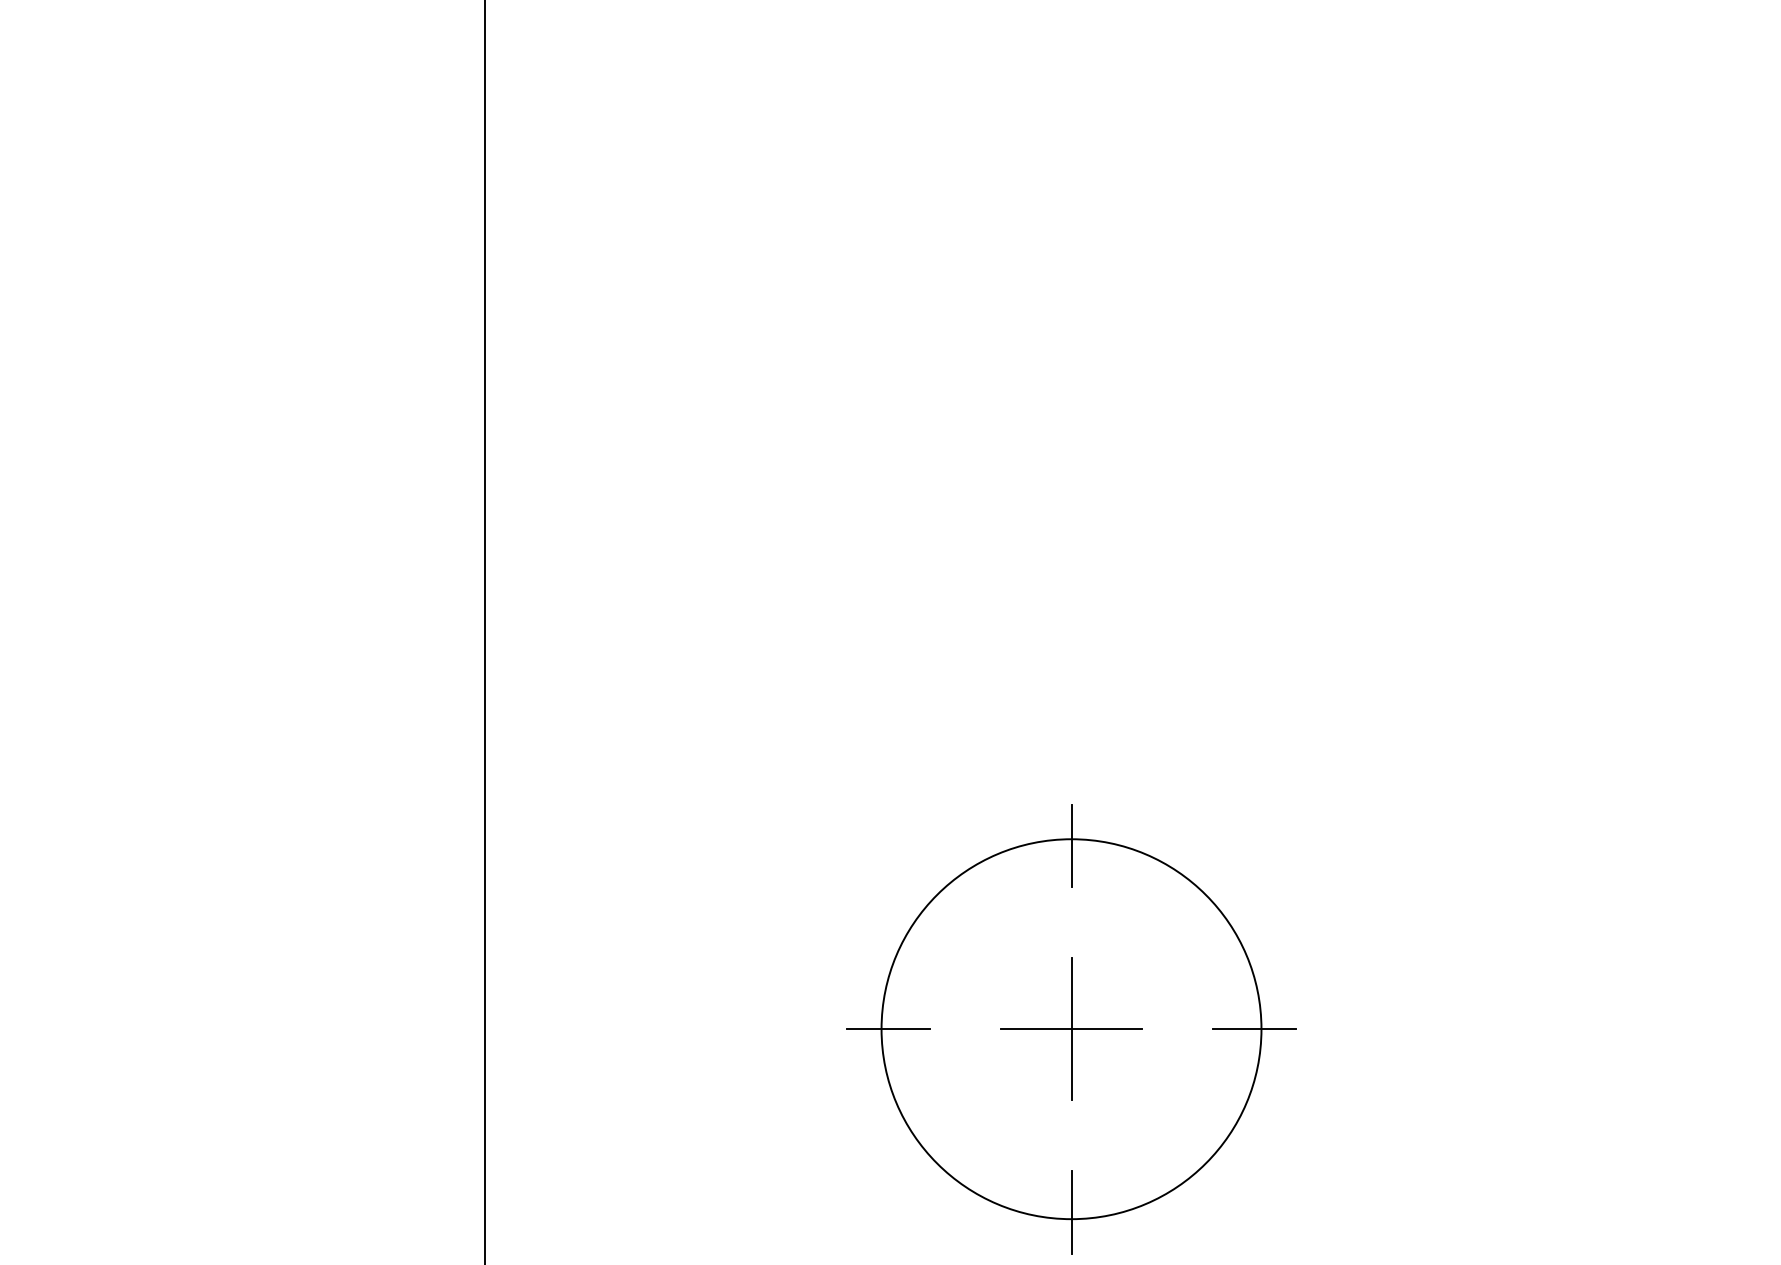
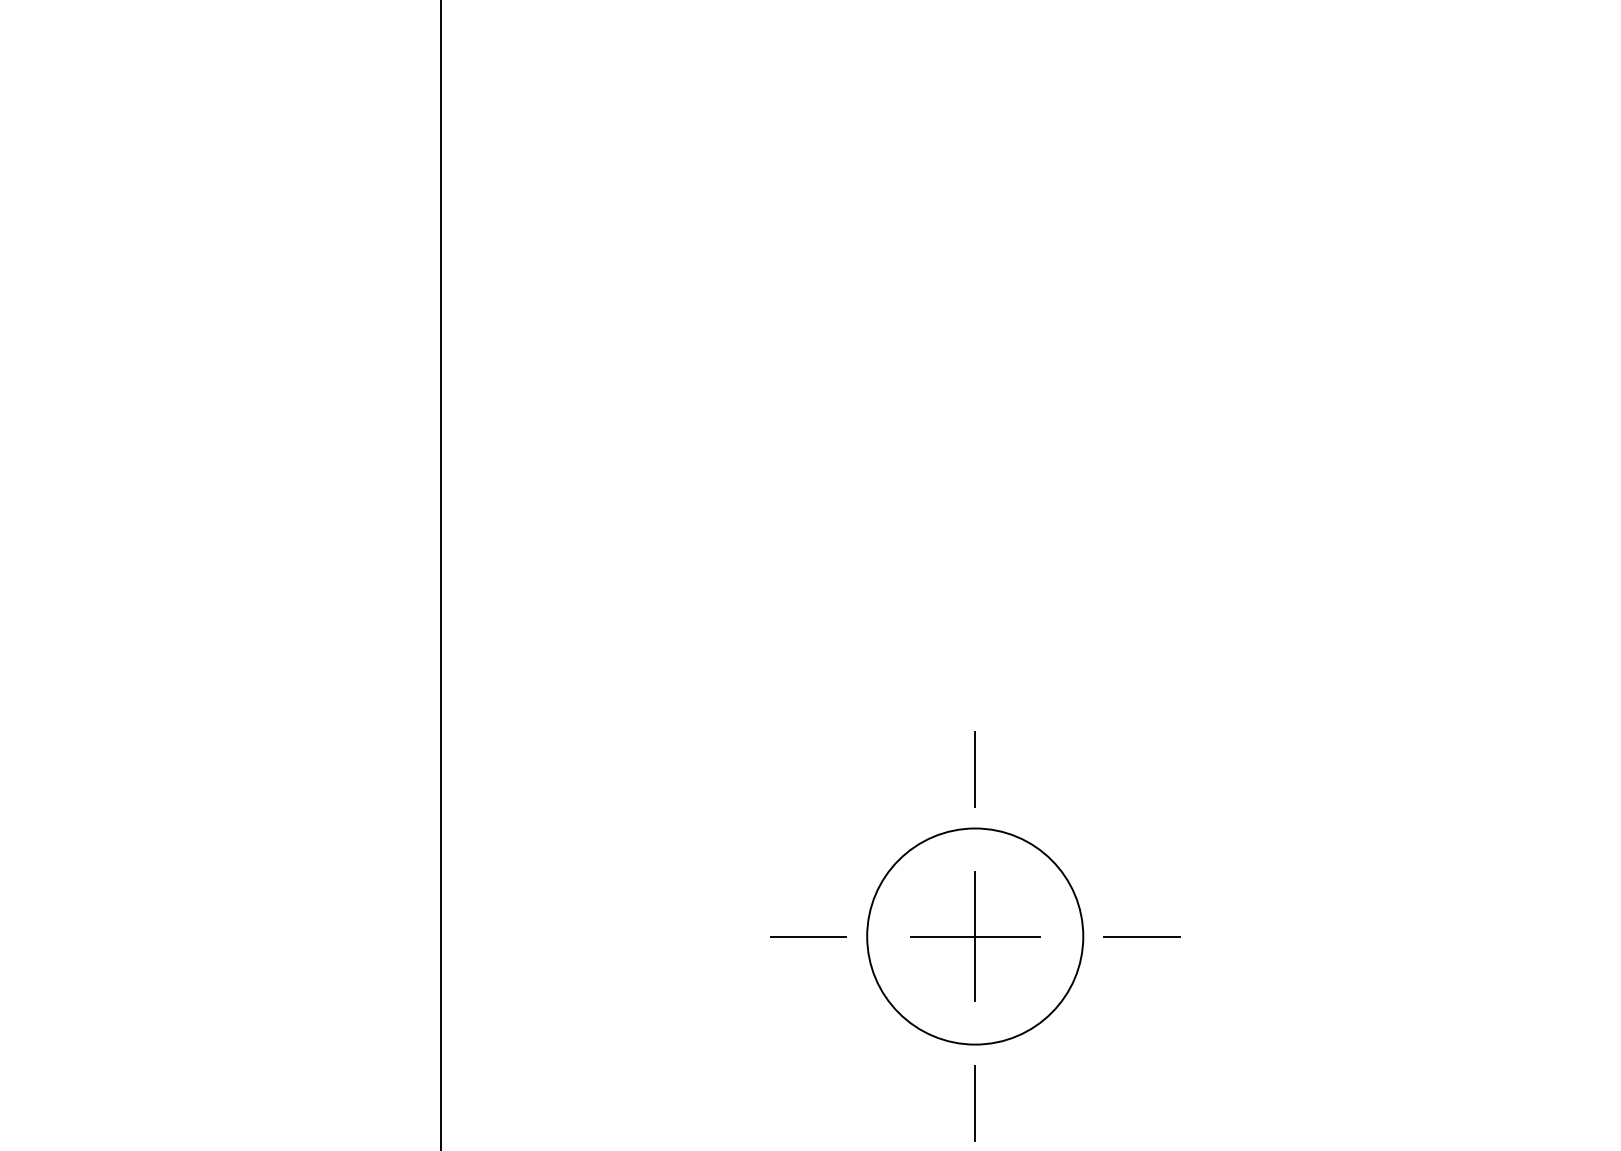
circle: (1071, 1028) -> (975, 935), size x0.62

